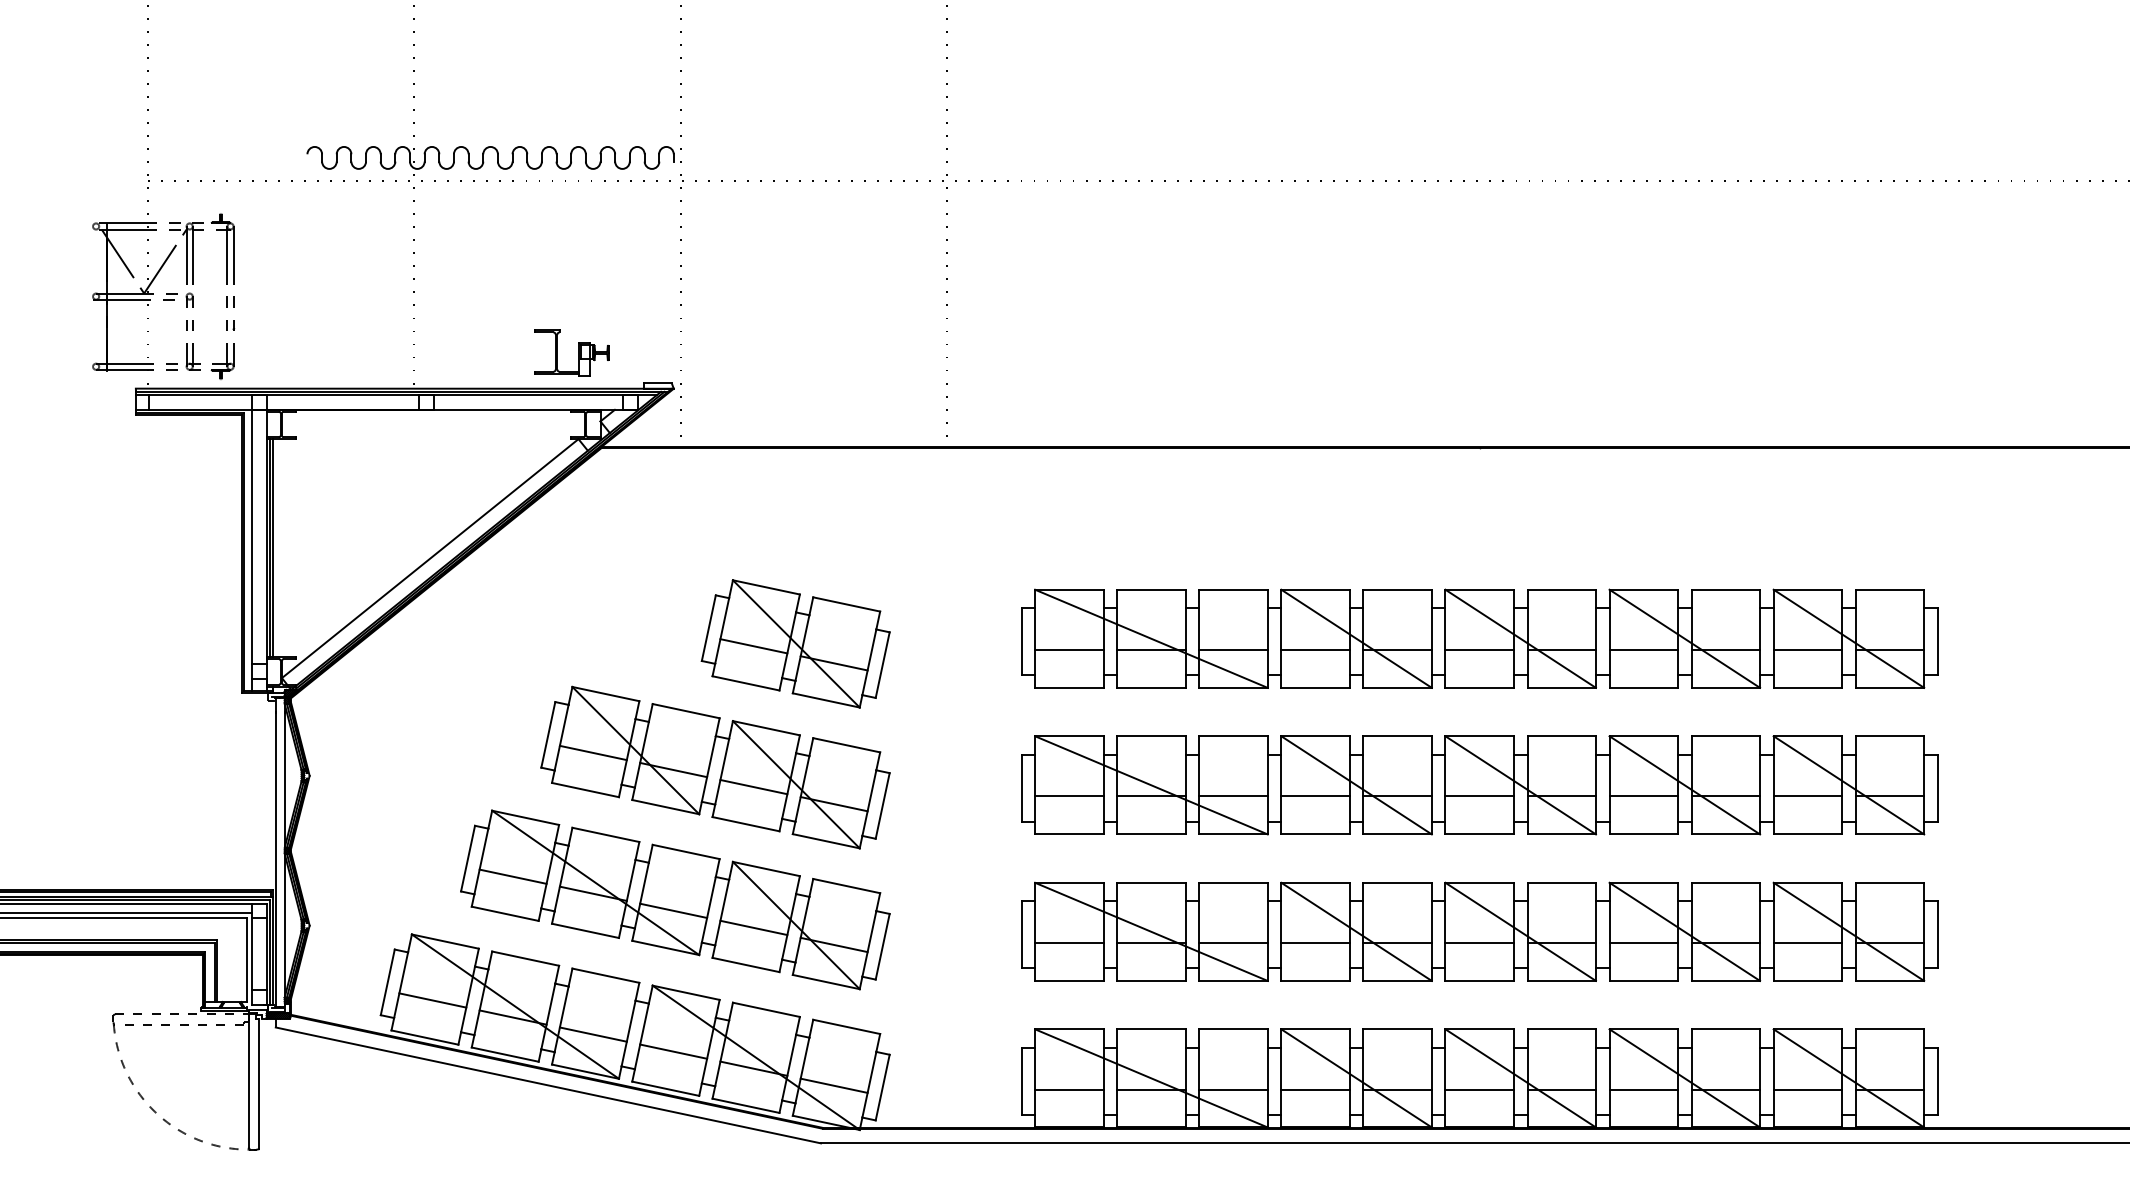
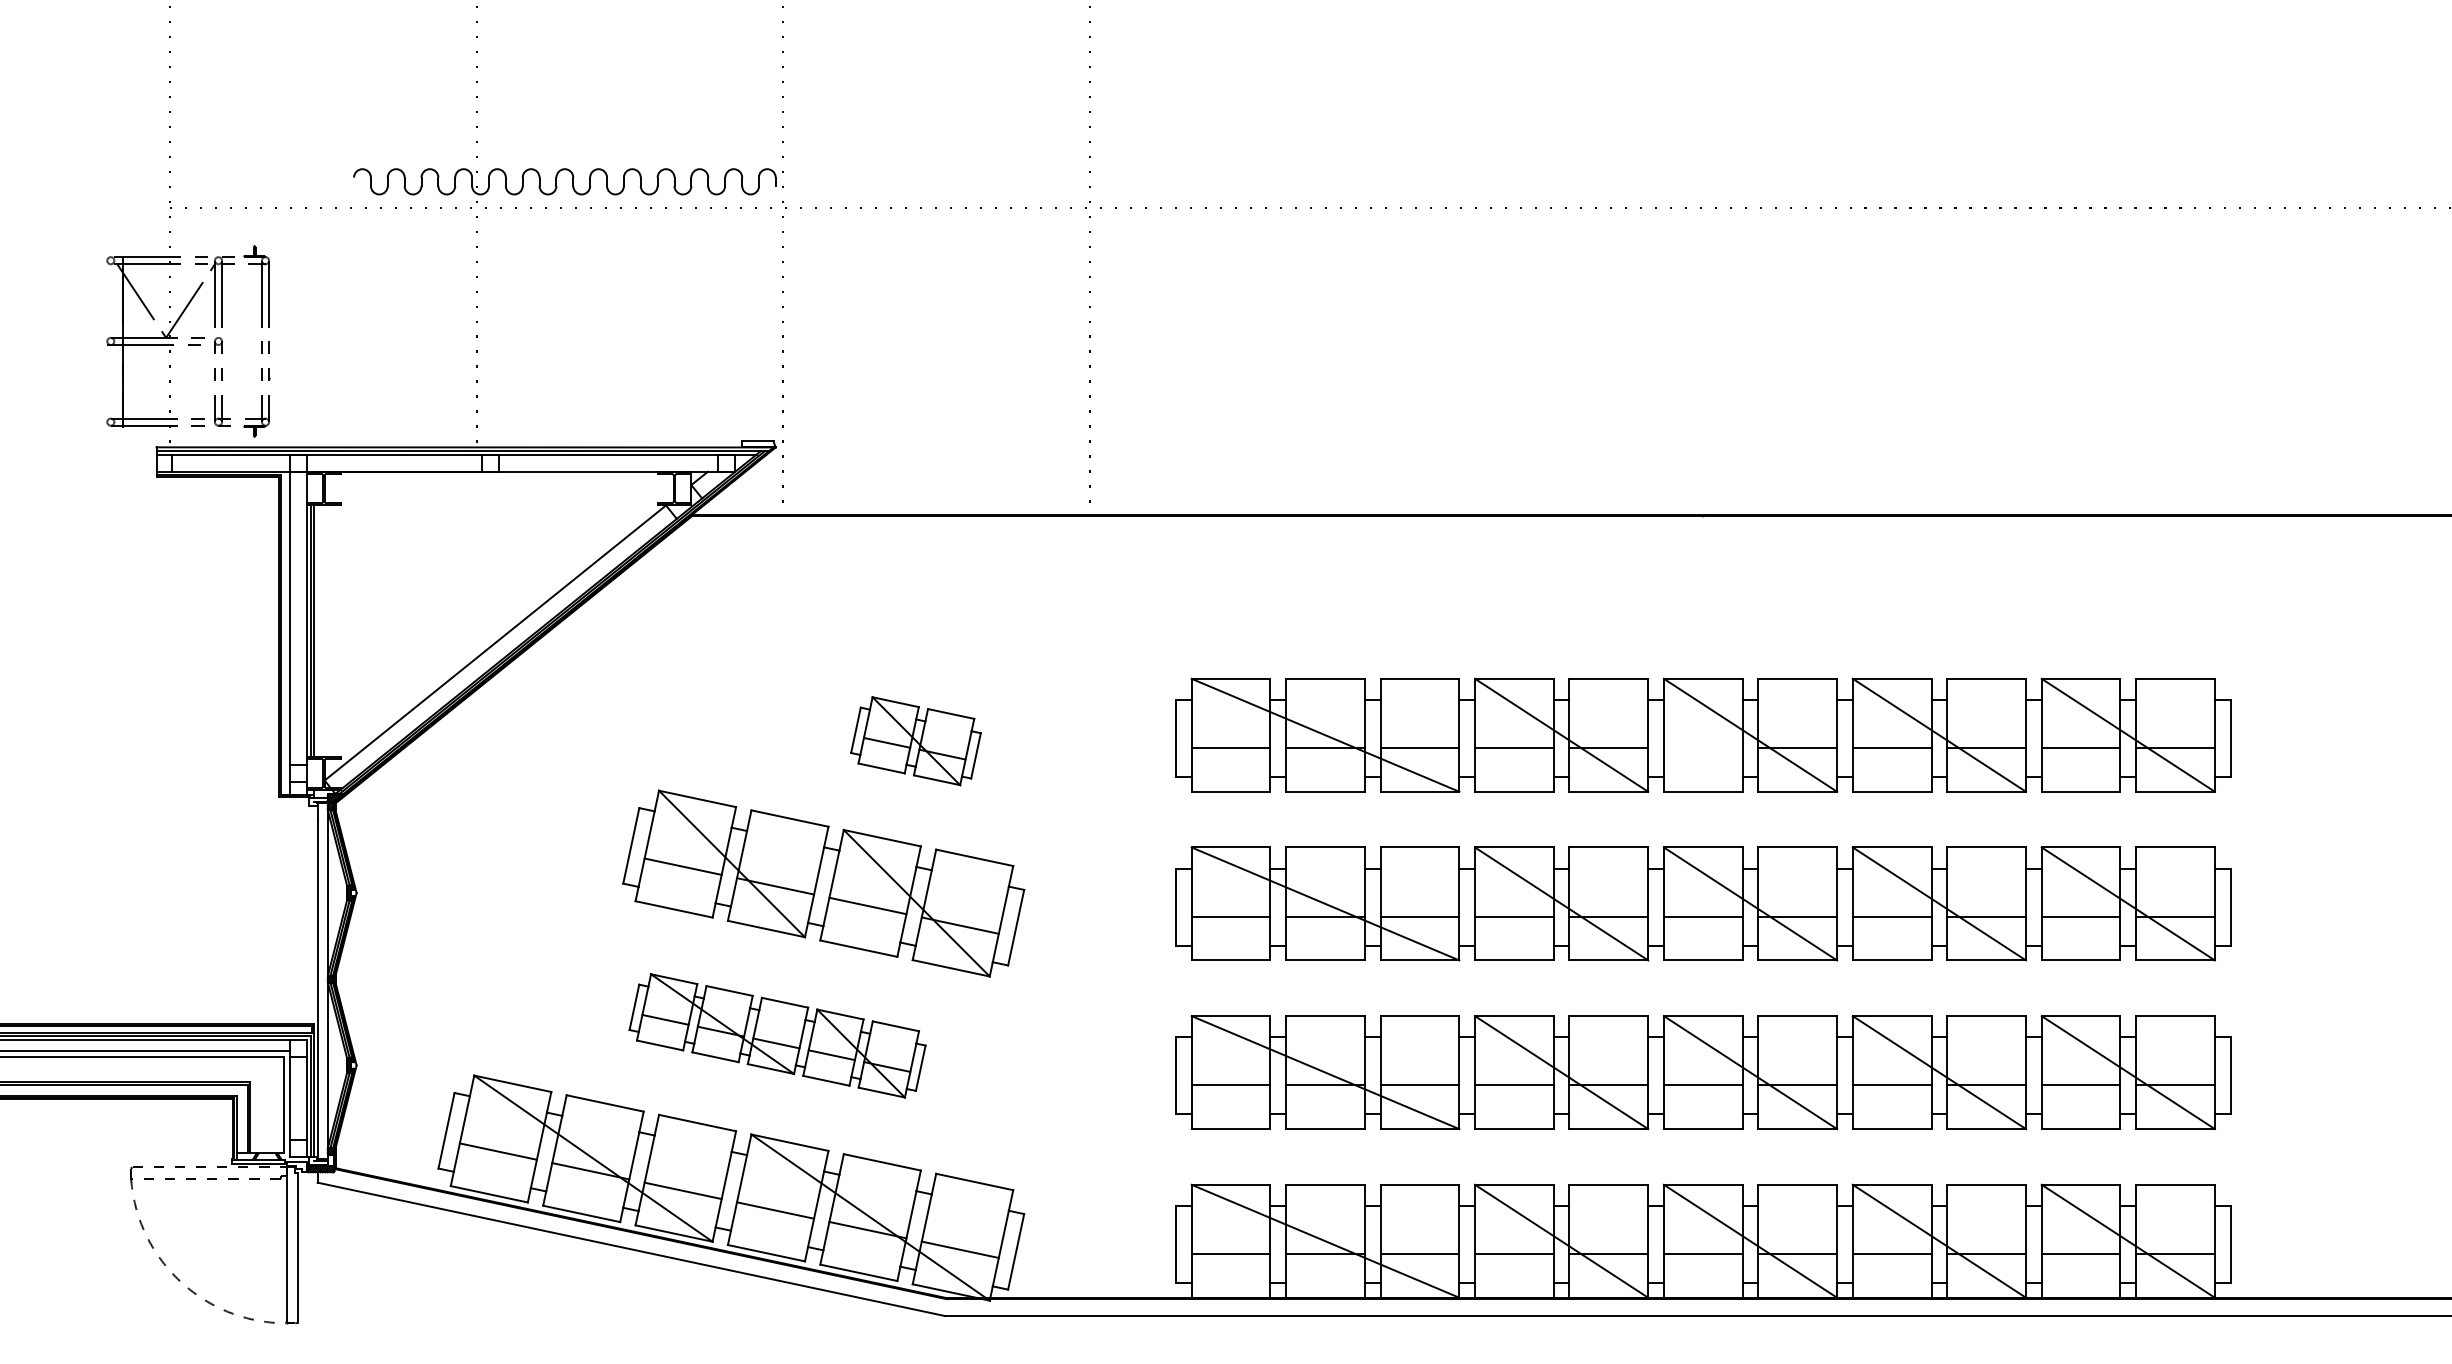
part: (578, 352) -> (666, 405), removed
part: (795, 643) -> (915, 740), size x0.6
line: (1479, 649) -> (1703, 747), removed
part: (675, 899) -> (777, 1035), size x0.6

